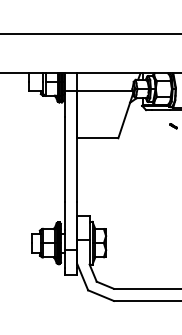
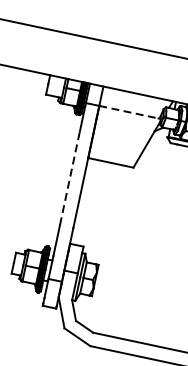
line: (104, 91) -> (129, 112), solid -> dashed
line: (65, 158) -> (70, 177), solid -> dashed

